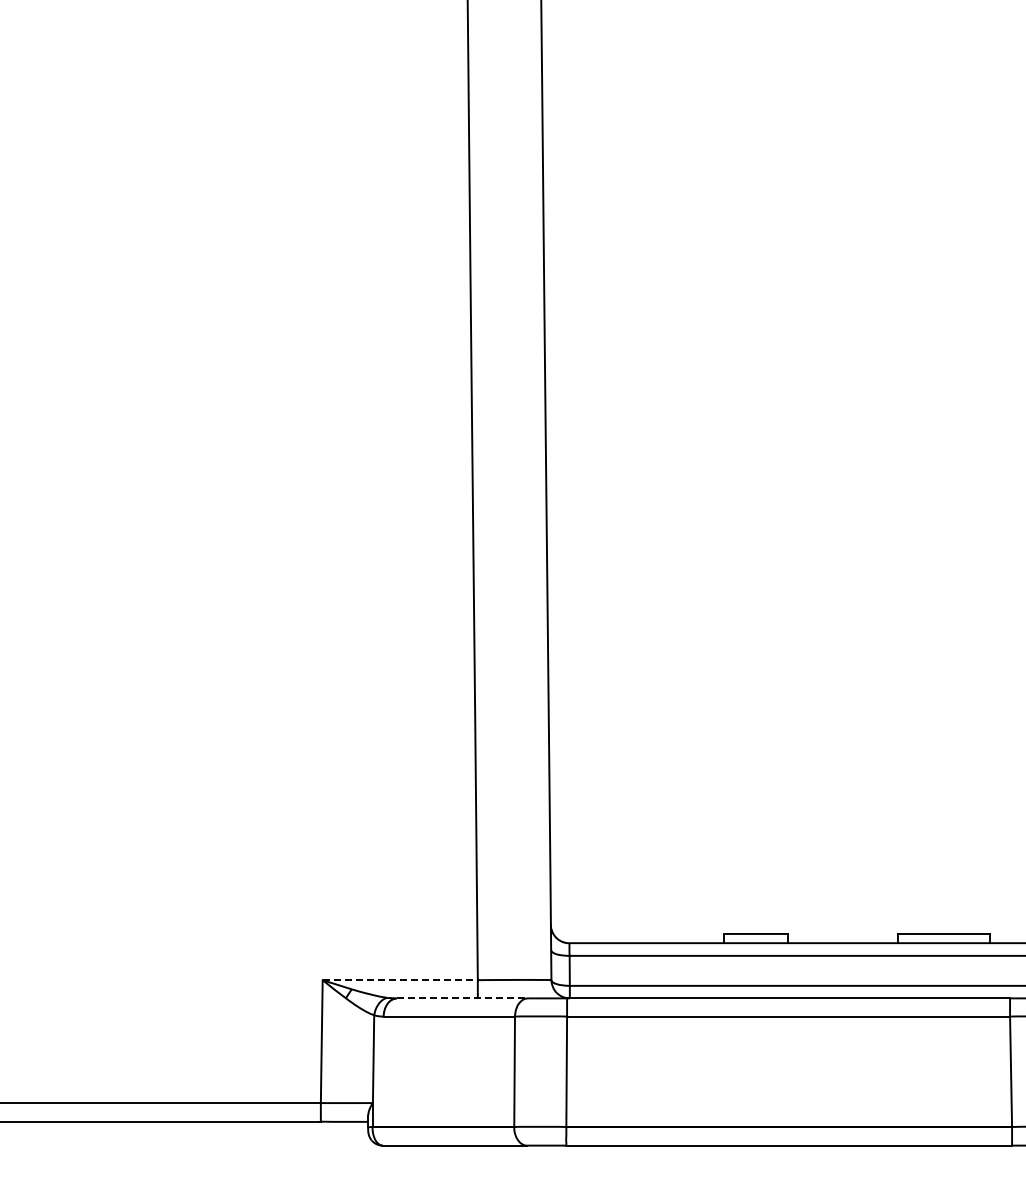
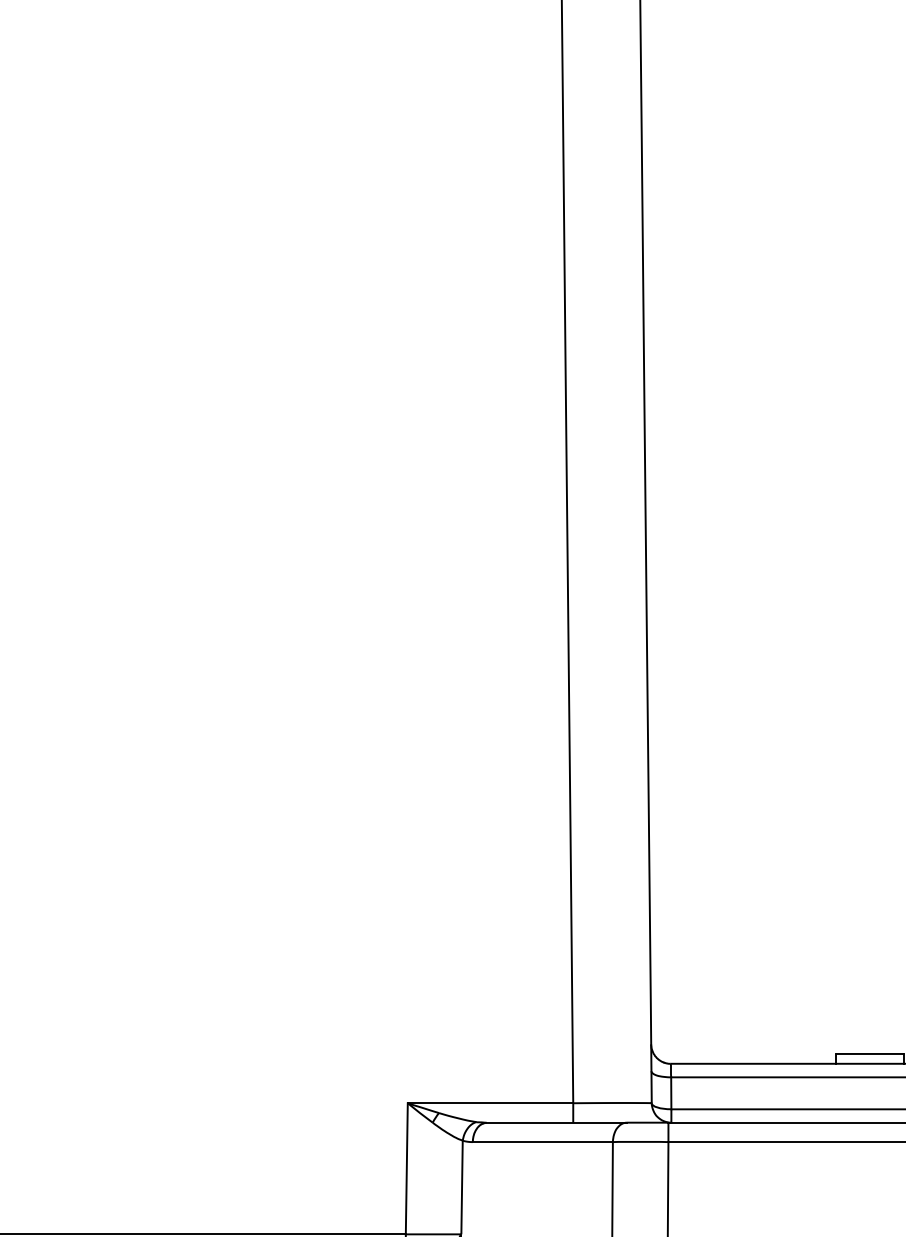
line: (400, 980) -> (490, 1103), dashed -> solid
line: (462, 998) -> (556, 1122), dashed -> solid

